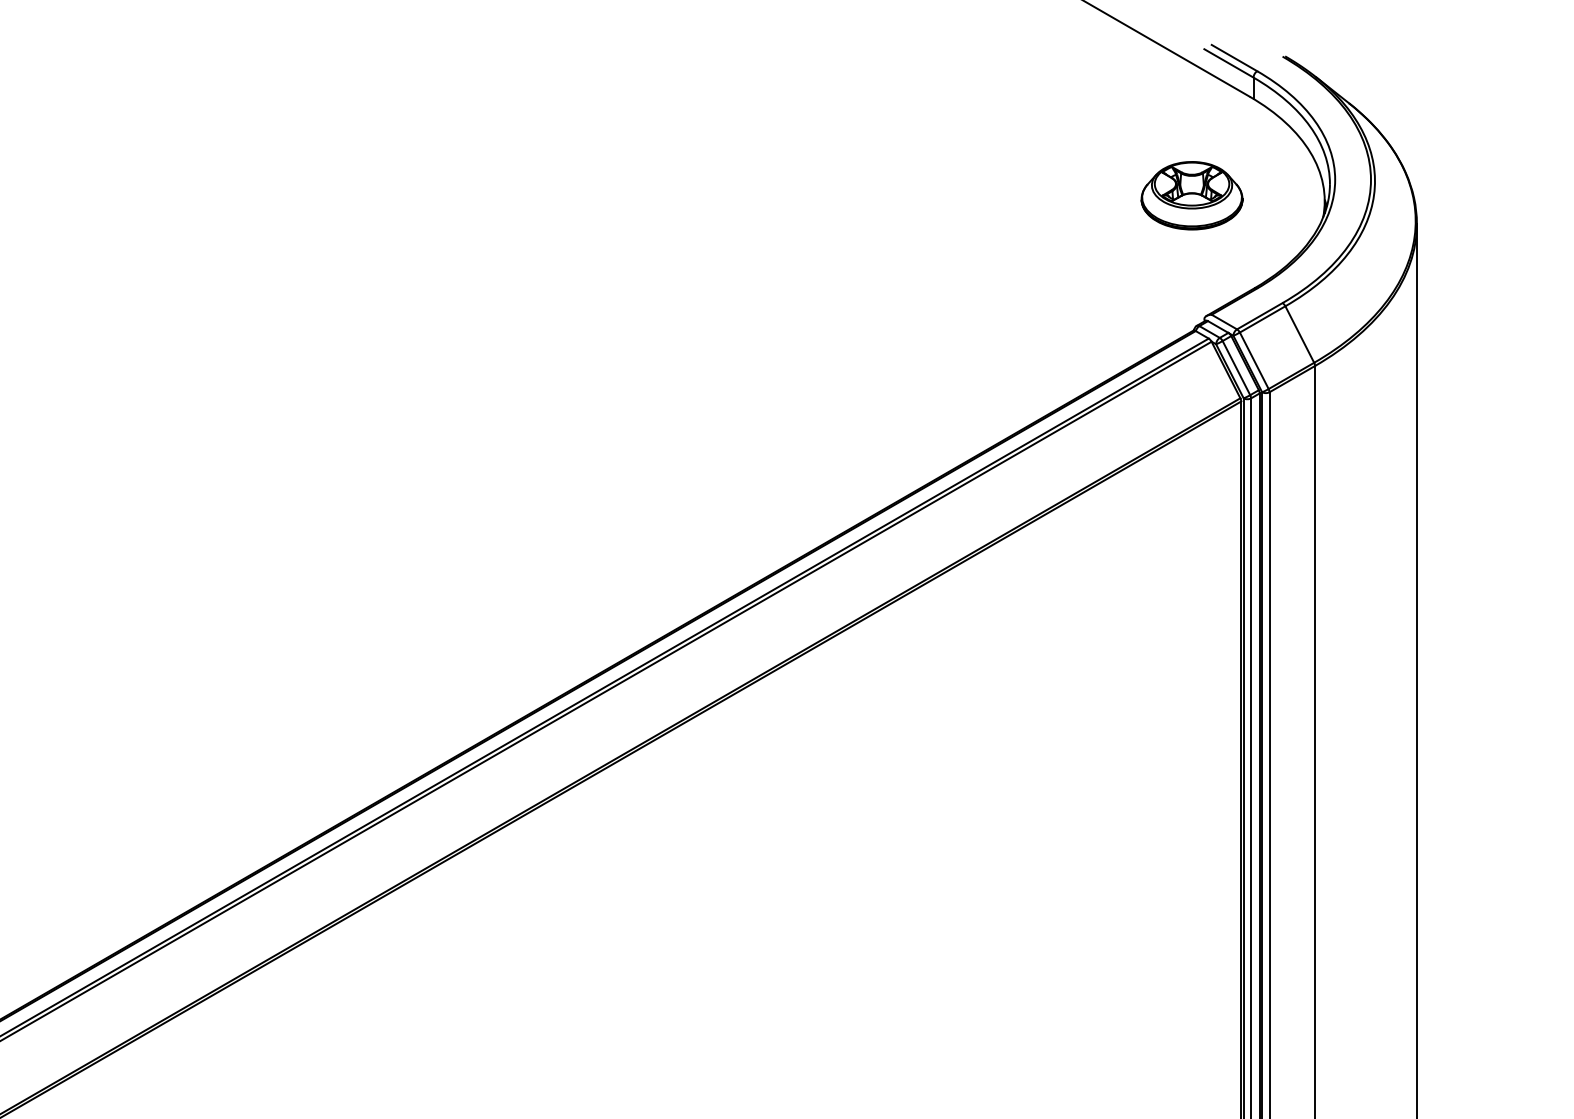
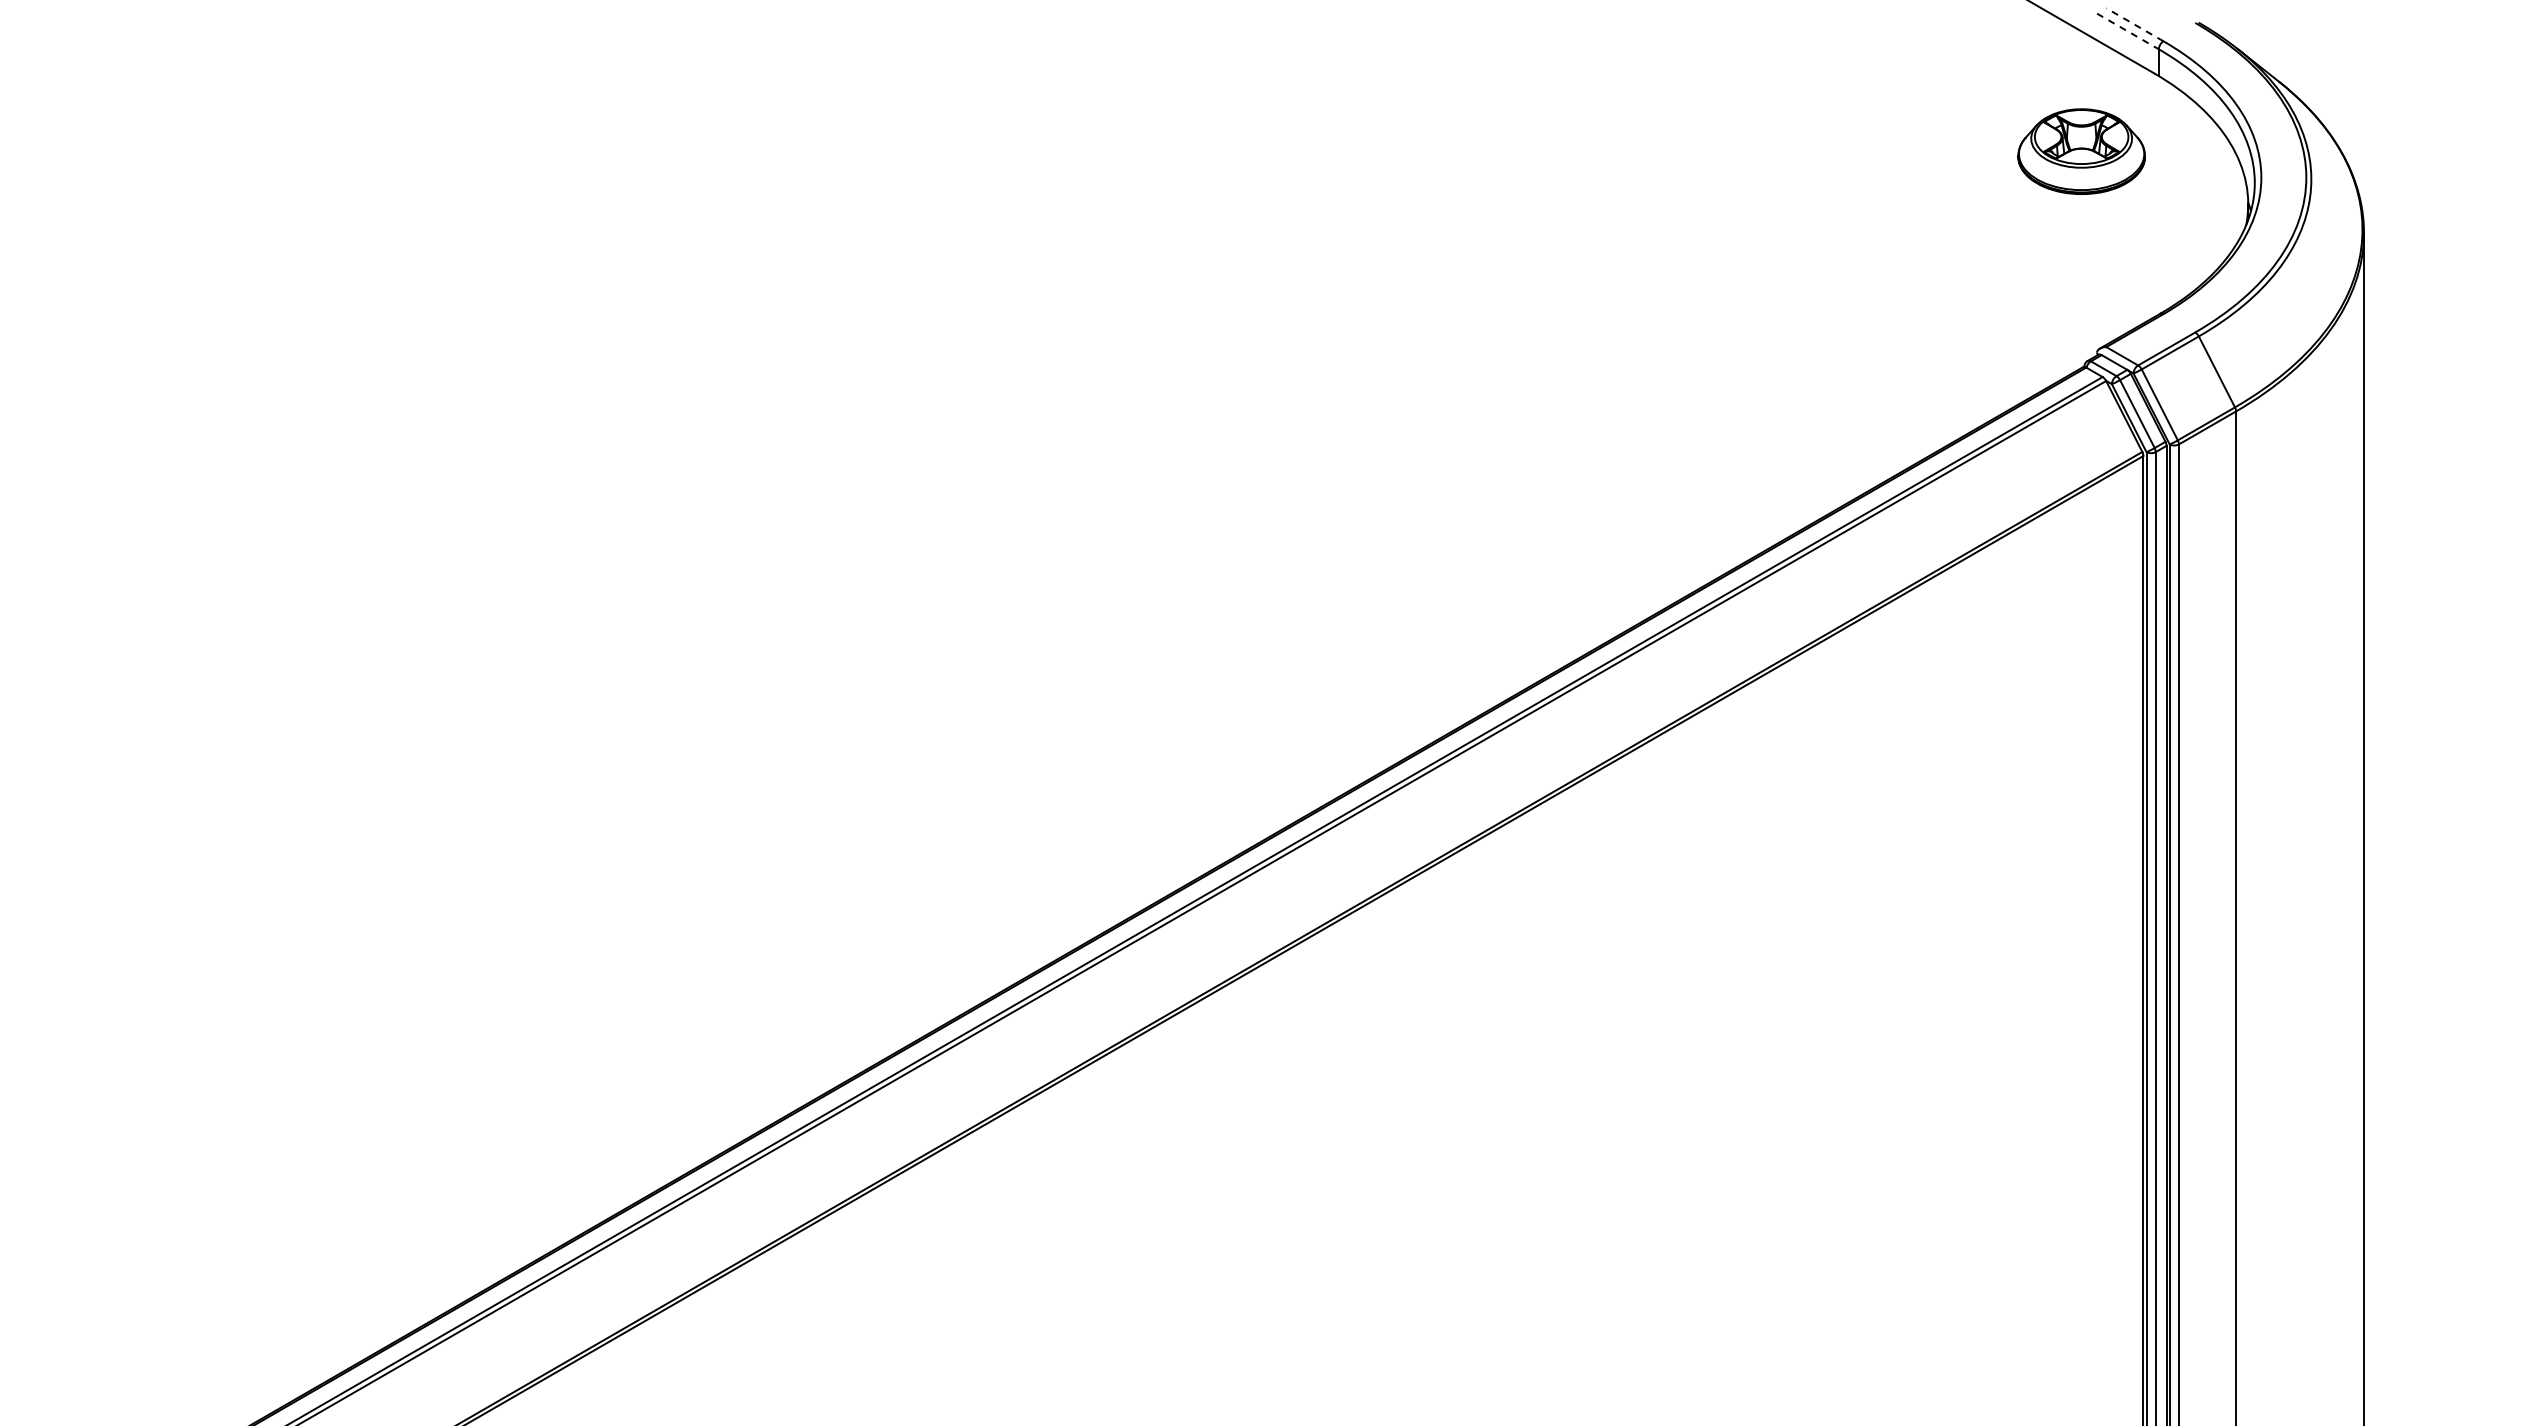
line: (1234, 57) -> (2134, 24), solid -> dashed
line: (1228, 63) -> (2127, 31), solid -> dashed
part: (1191, 195) -> (2081, 151), moved

